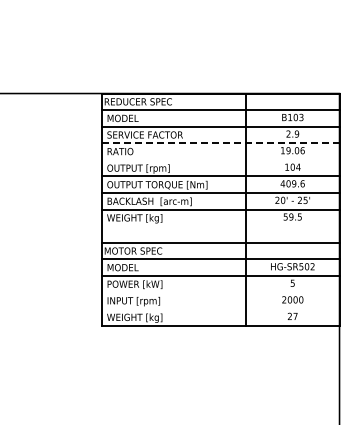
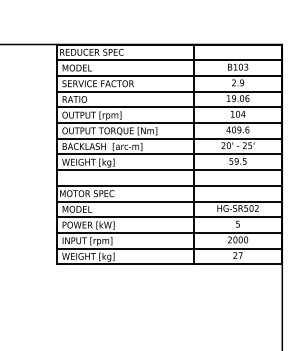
line: (220, 143) -> (169, 91), dashed -> solid
line: (220, 159) -> (169, 106), added
line: (220, 226) -> (169, 170), added
line: (220, 292) -> (169, 232), added
line: (220, 309) -> (169, 249), added

